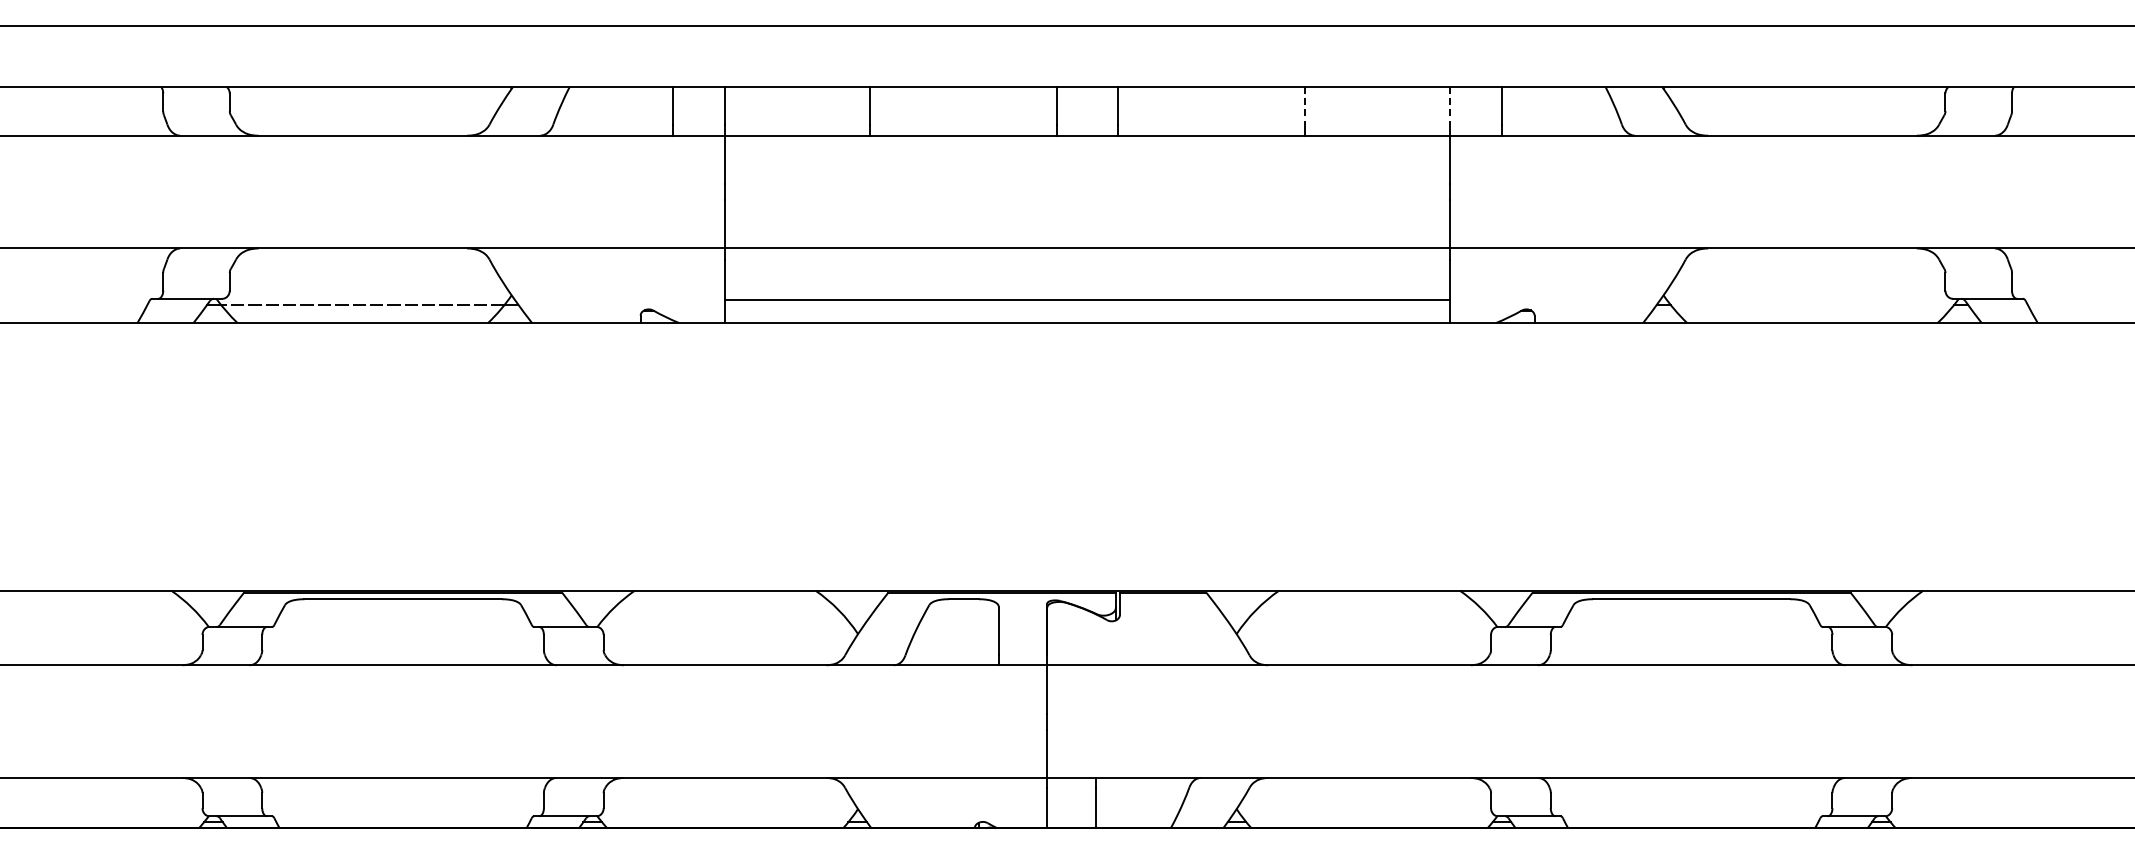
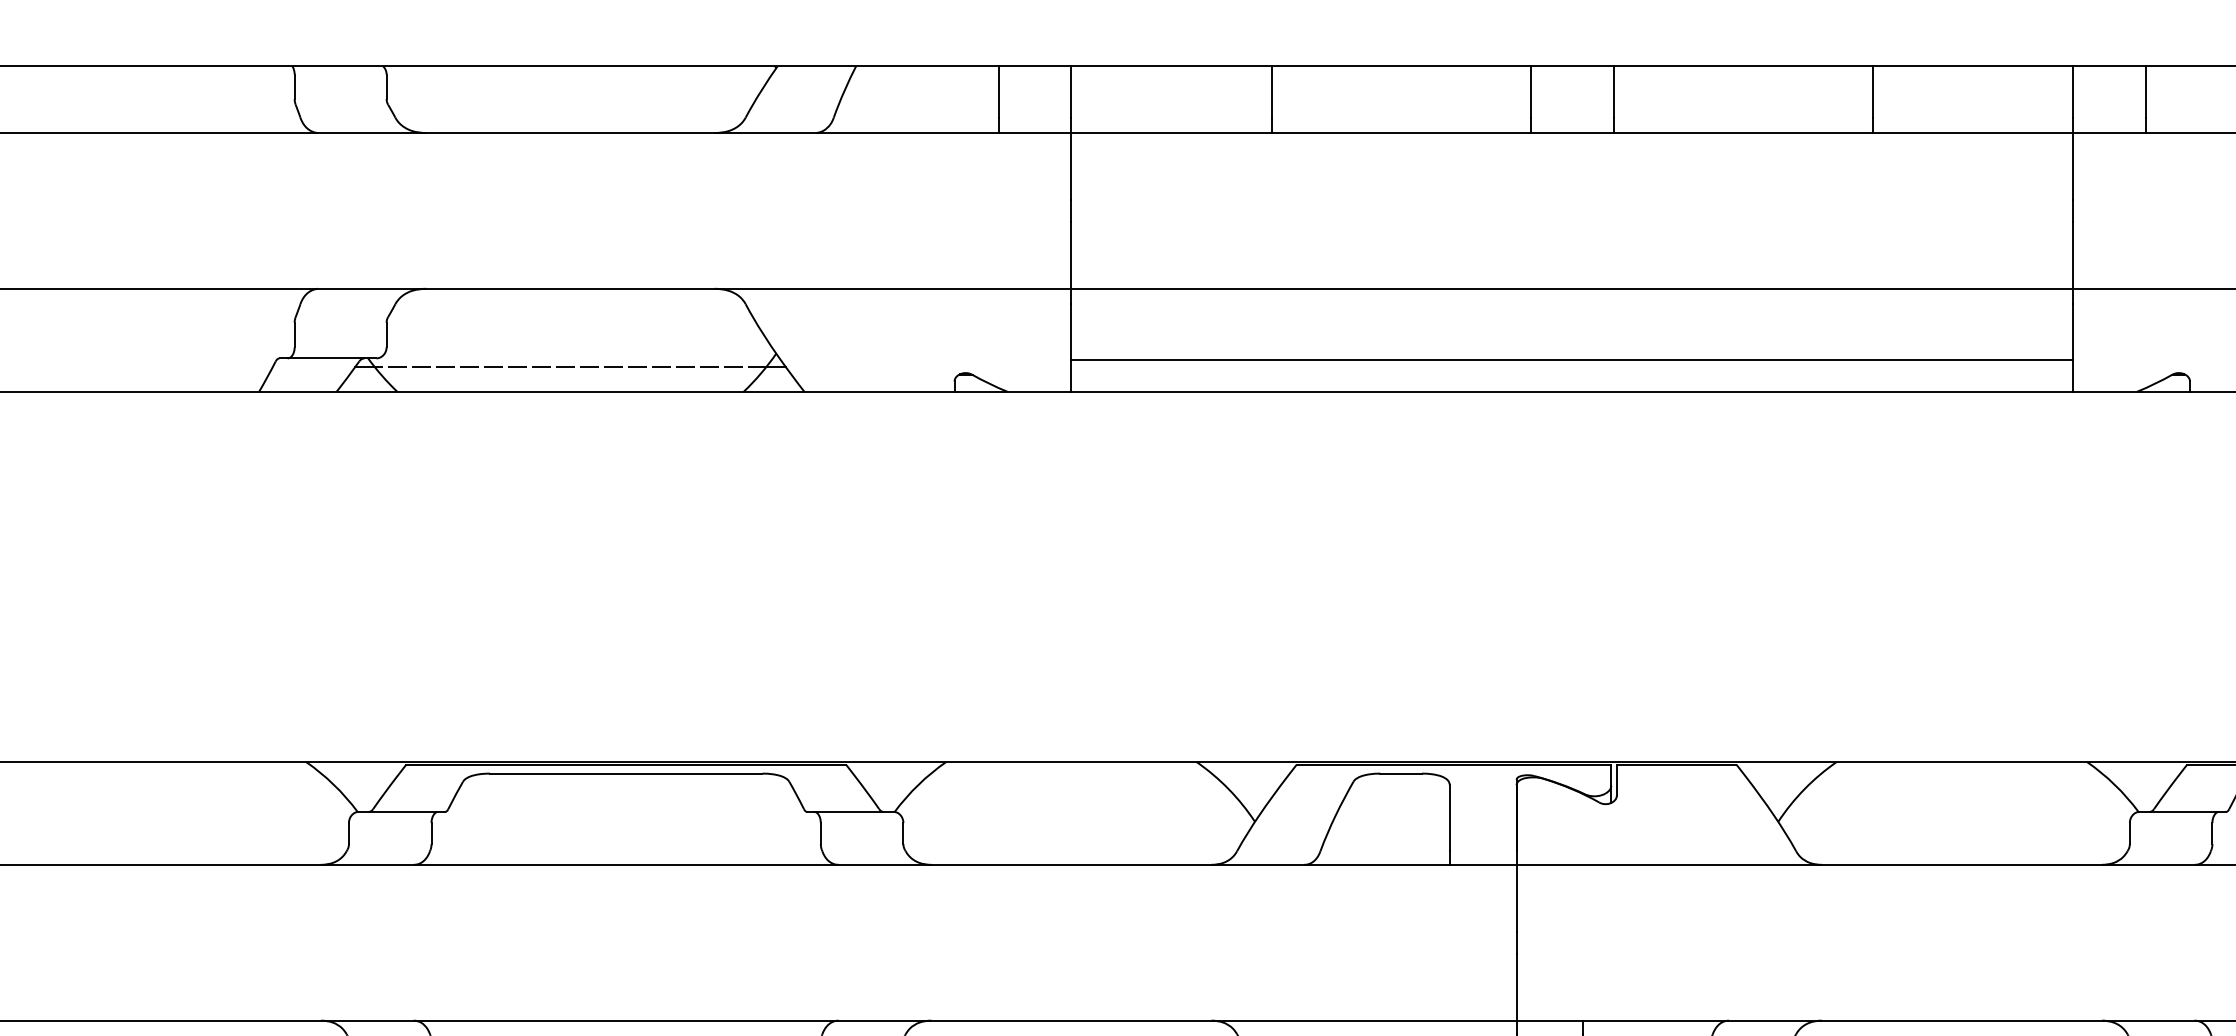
line: (1305, 106) -> (1873, 92), dashed -> solid
line: (1450, 106) -> (2073, 92), dashed -> solid

